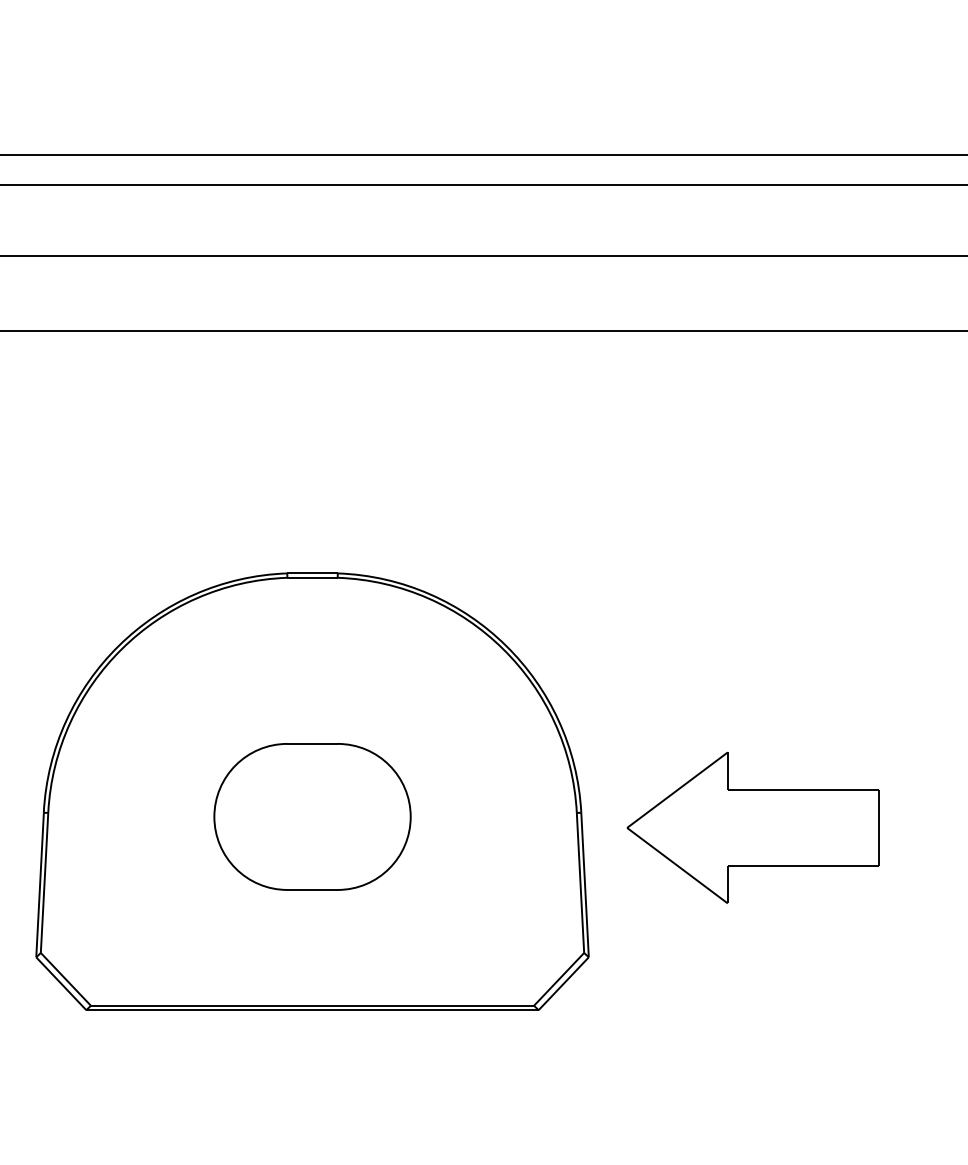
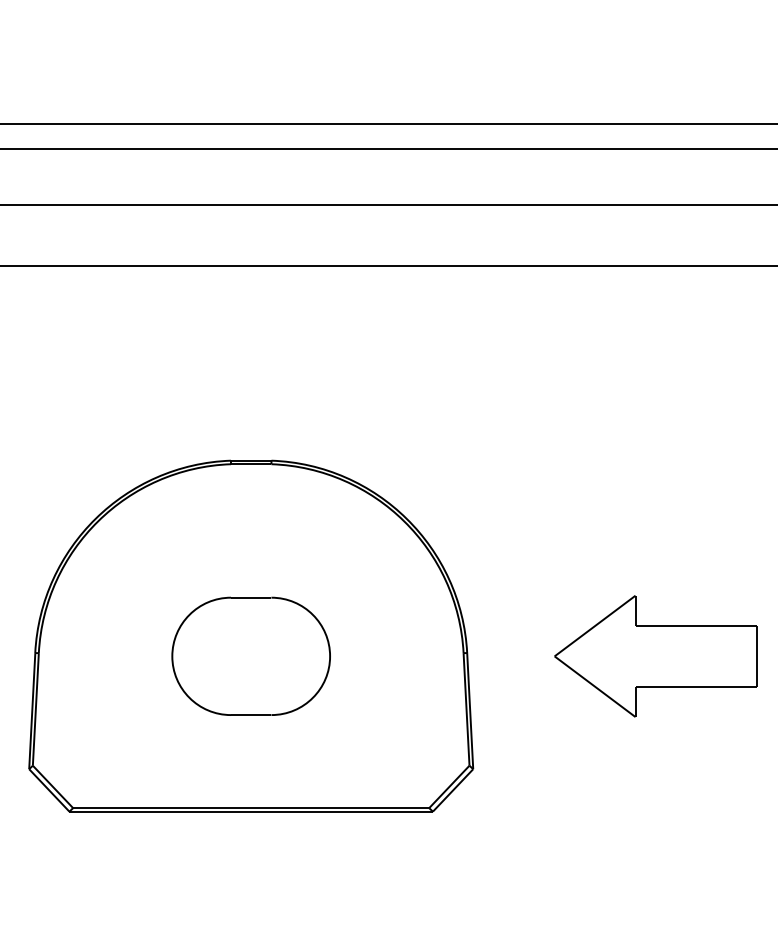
part: (752, 827) -> (655, 656), moved

